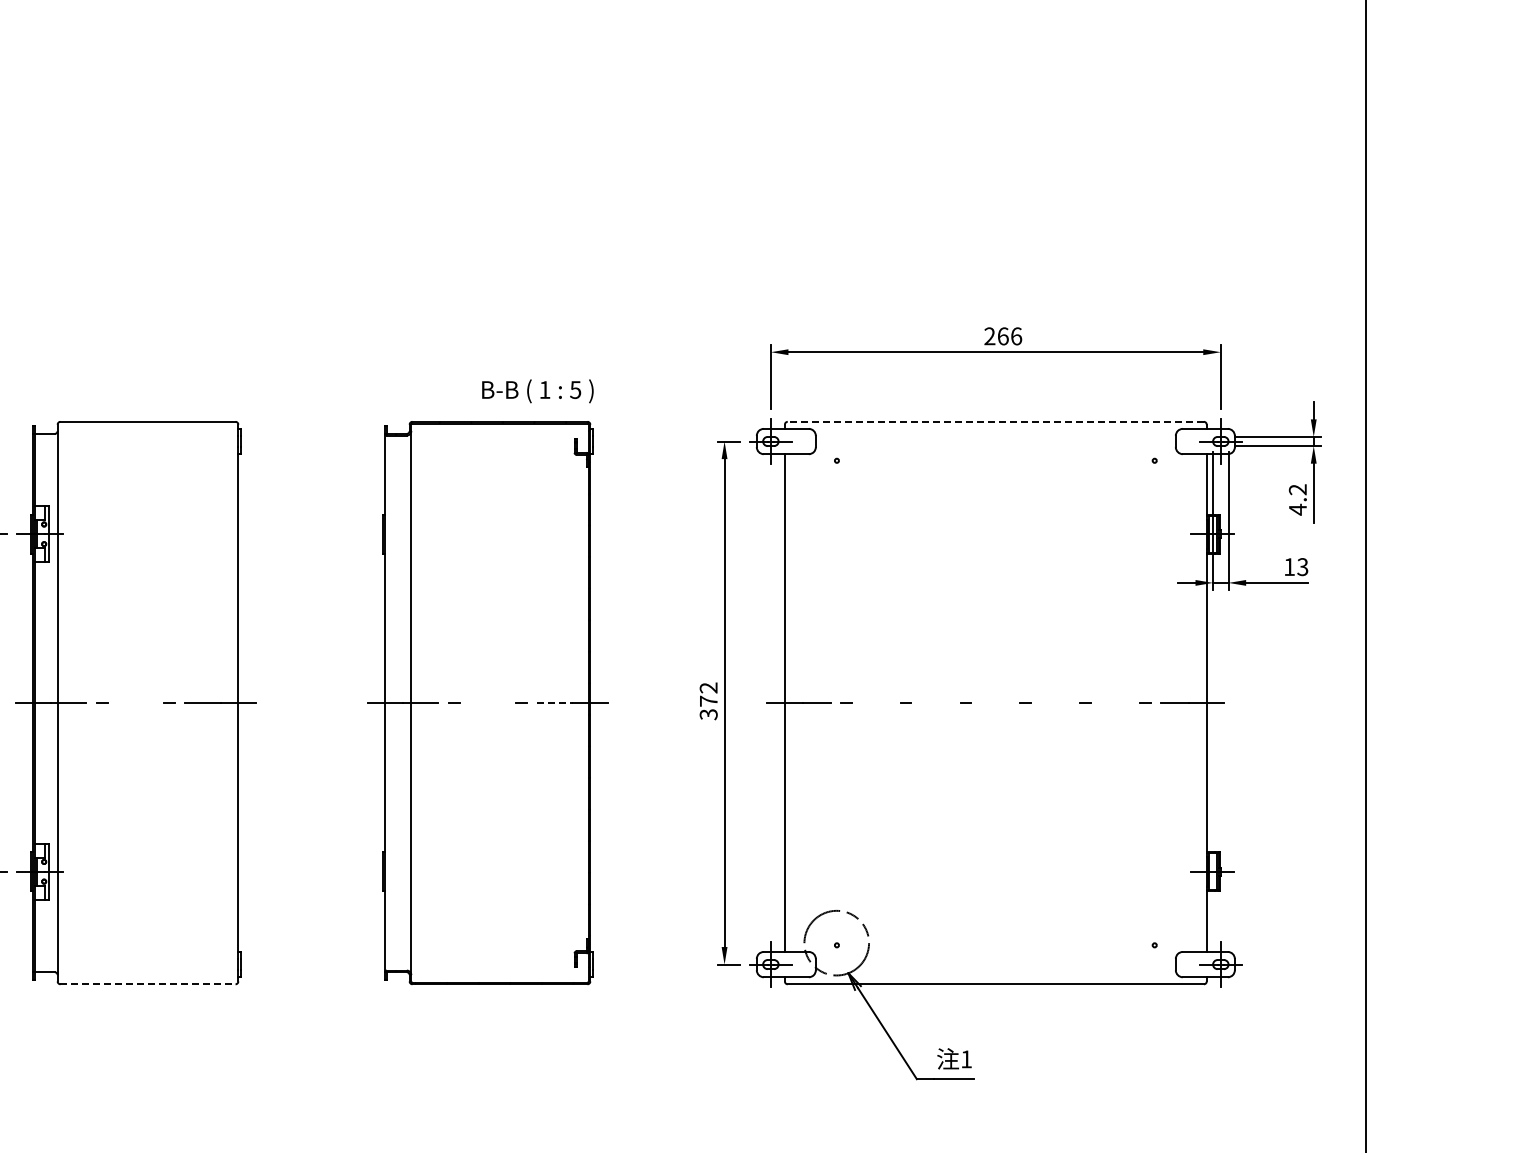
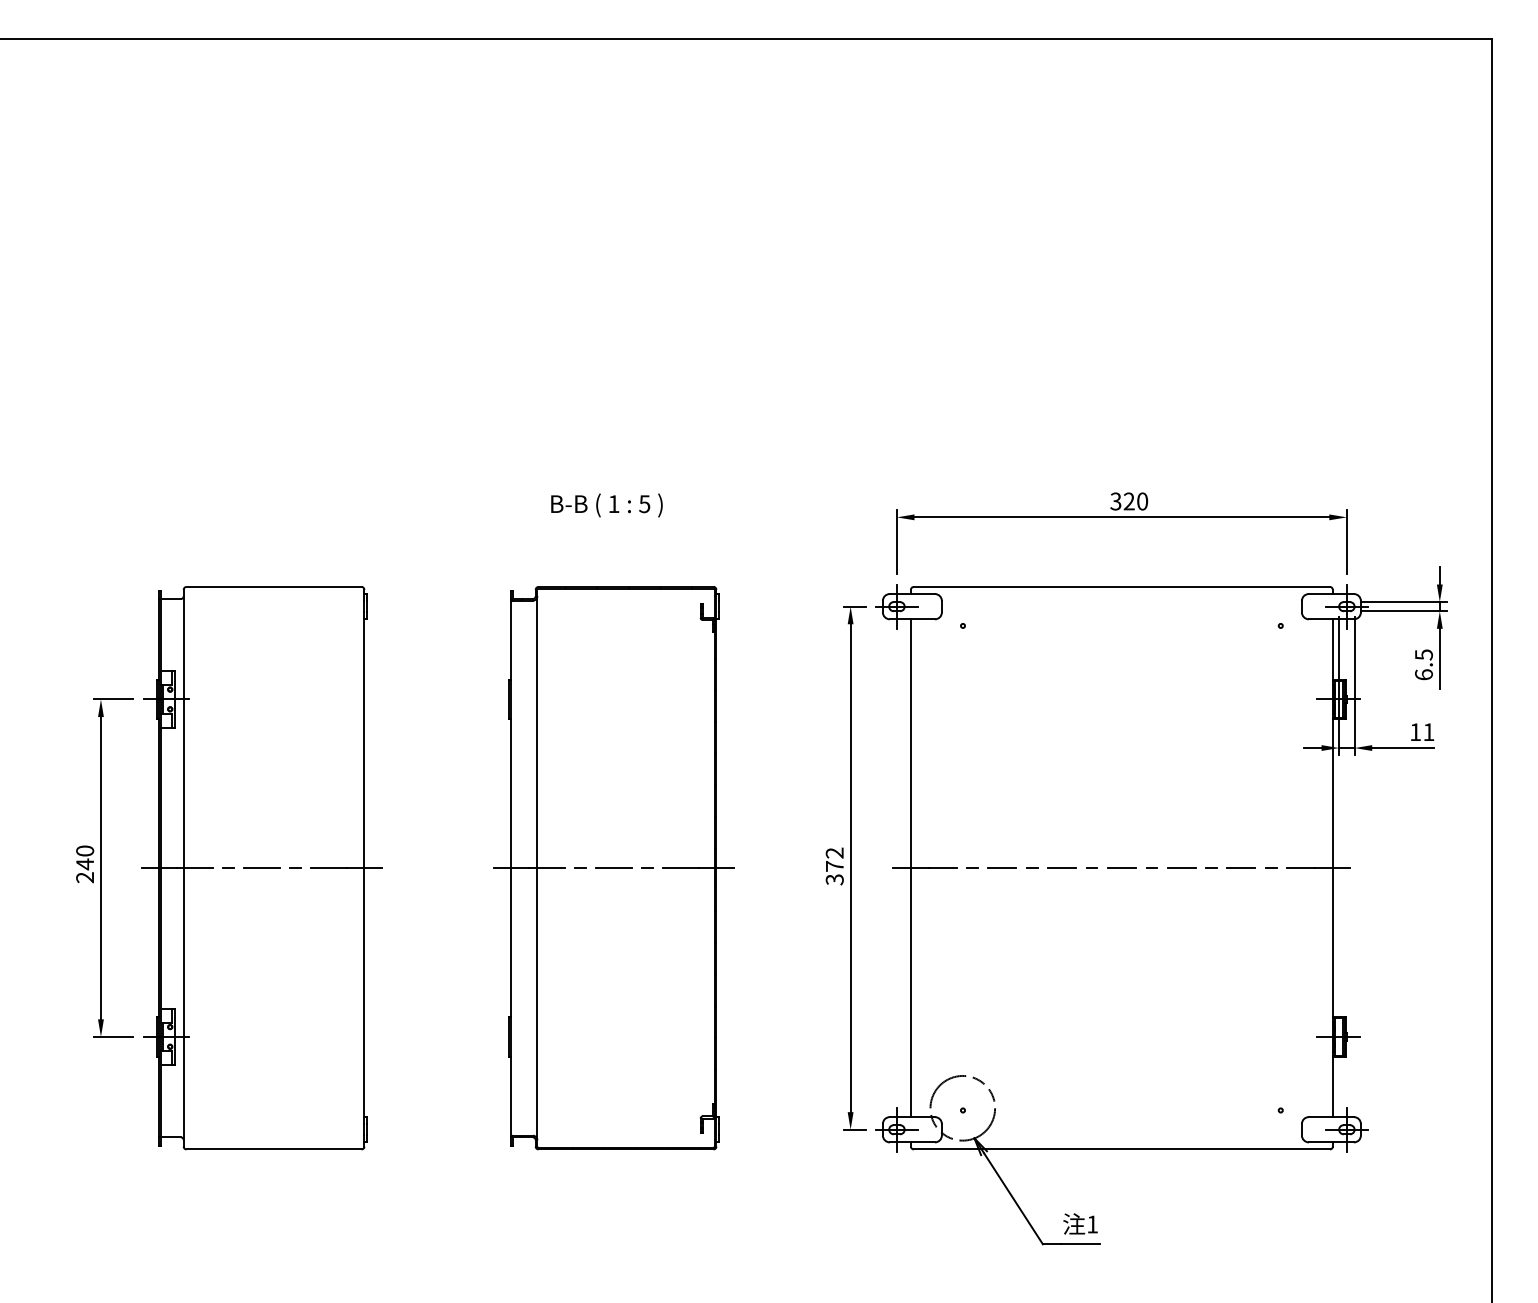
text: (1003, 336) -> (1129, 501), 266 -> 320
text: (537, 391) -> (606, 505), moved
line: (995, 421) -> (1121, 586), dashed -> solid
text: (1297, 499) -> (1423, 664), 4.2 -> 6.5
text: (1302, 567) -> (1428, 732), 13 -> 11
line: (1114, 702) -> (1240, 867), added
line: (135, 703) -> (261, 868), added
line: (487, 703) -> (613, 868), added
line: (555, 703) -> (681, 868), dashed -> solid
line: (876, 703) -> (1002, 868), added
line: (936, 703) -> (1062, 868), added
line: (995, 703) -> (1121, 868), added
line: (1055, 703) -> (1181, 868), added
line: (148, 984) -> (274, 1149), dashed -> solid

